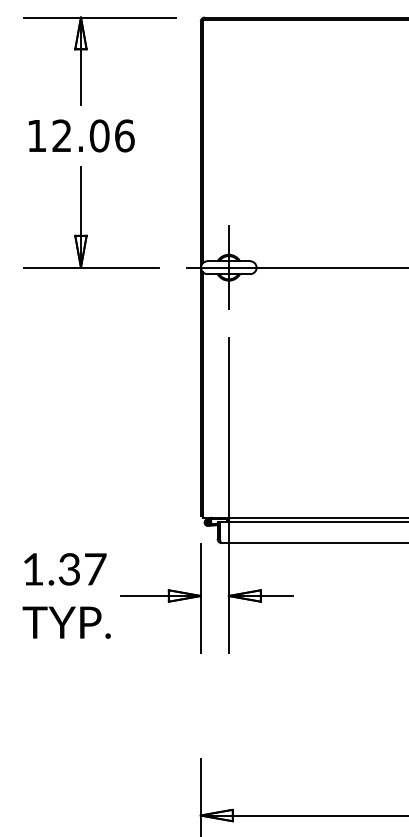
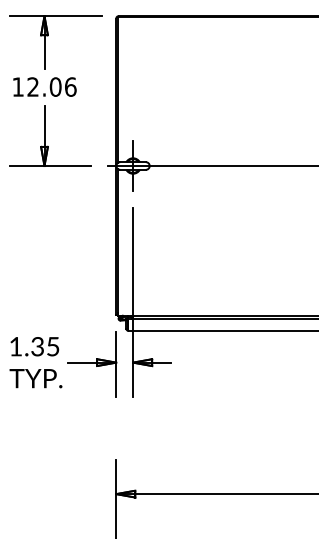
text: (95, 569) -> (53, 346), 1.37 -> 1.35

